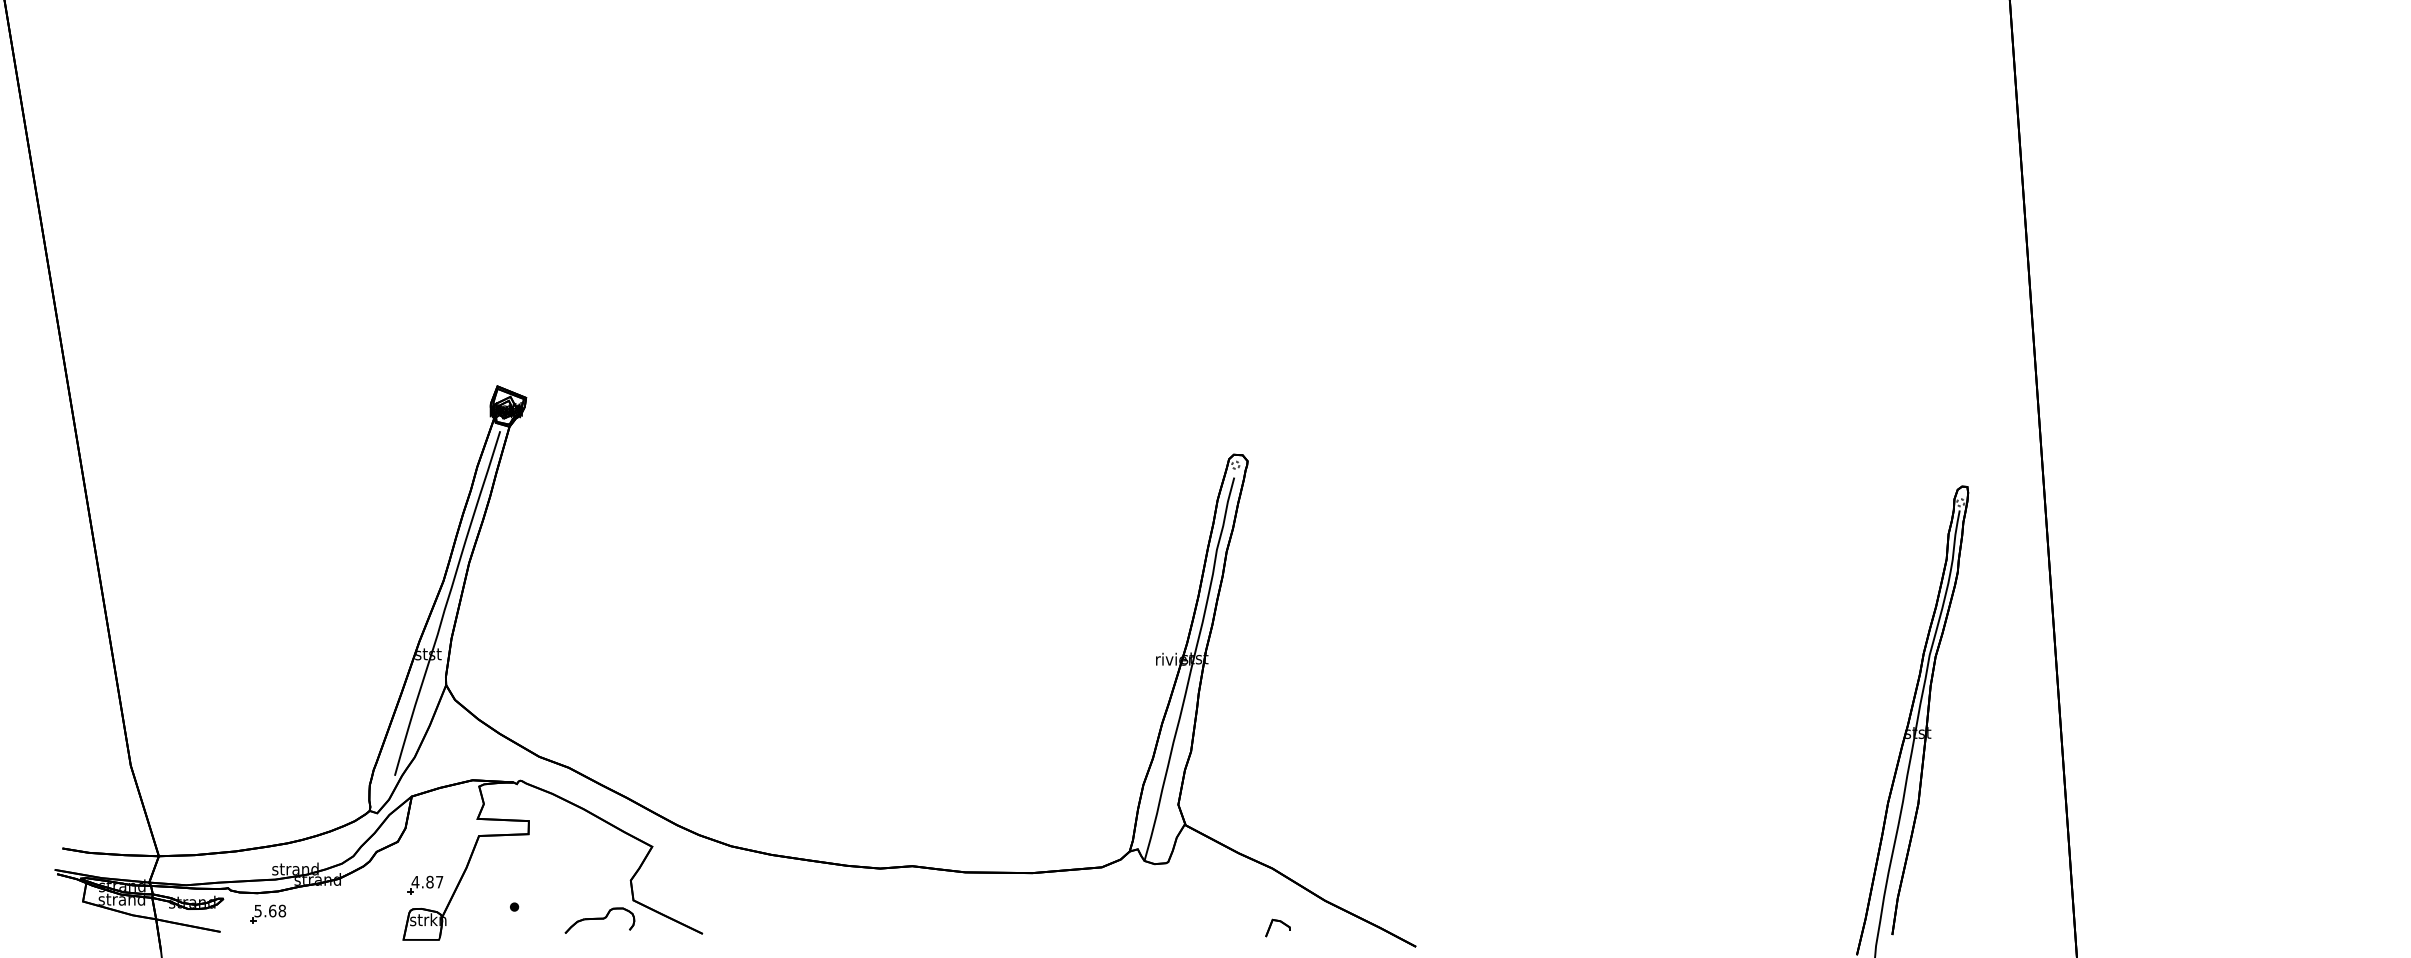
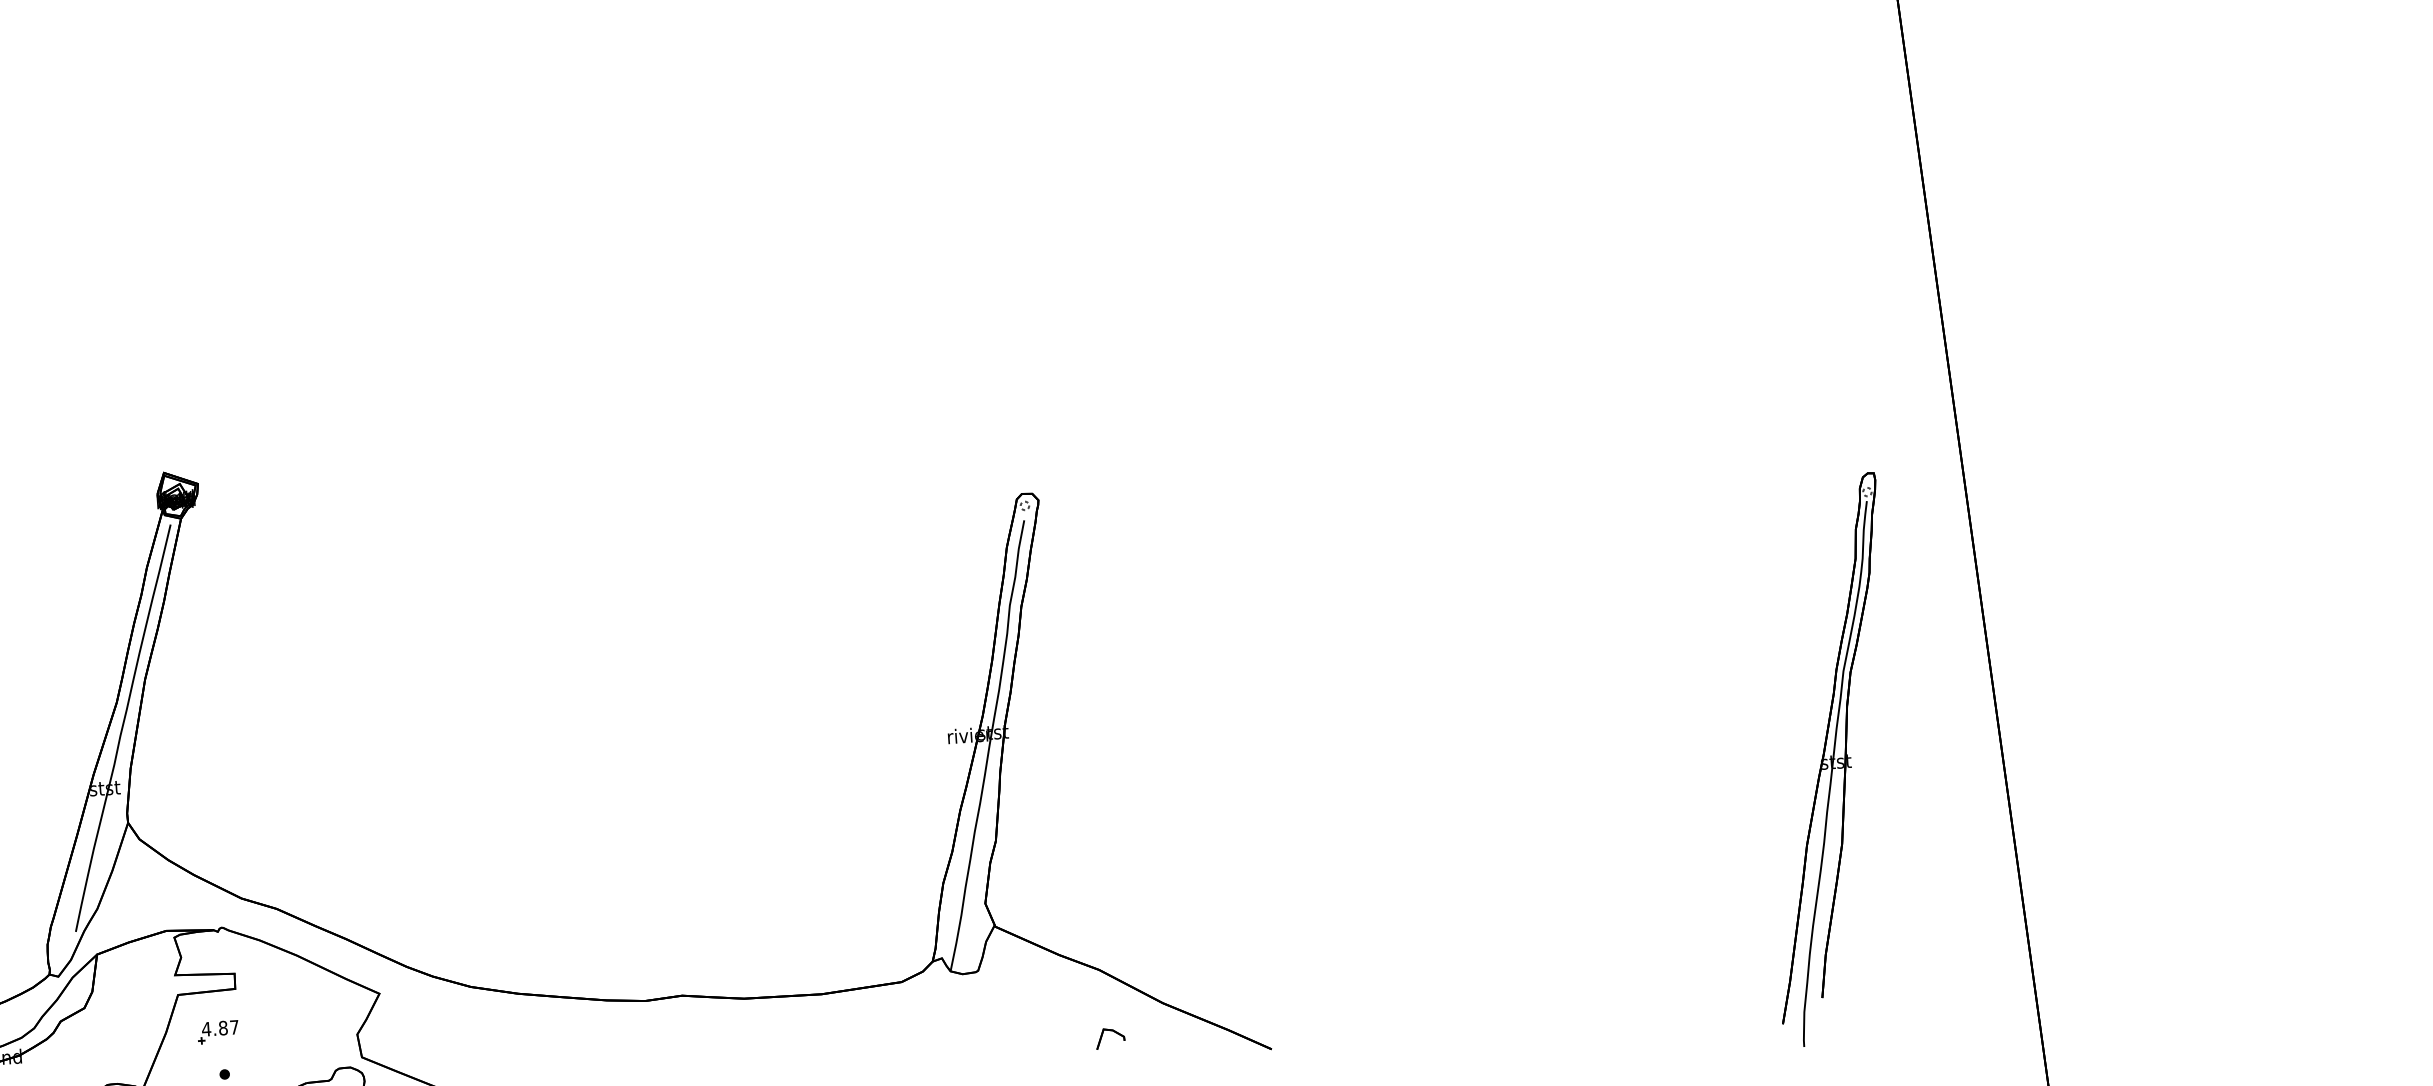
part: (425, 884) -> (218, 1031), moved

